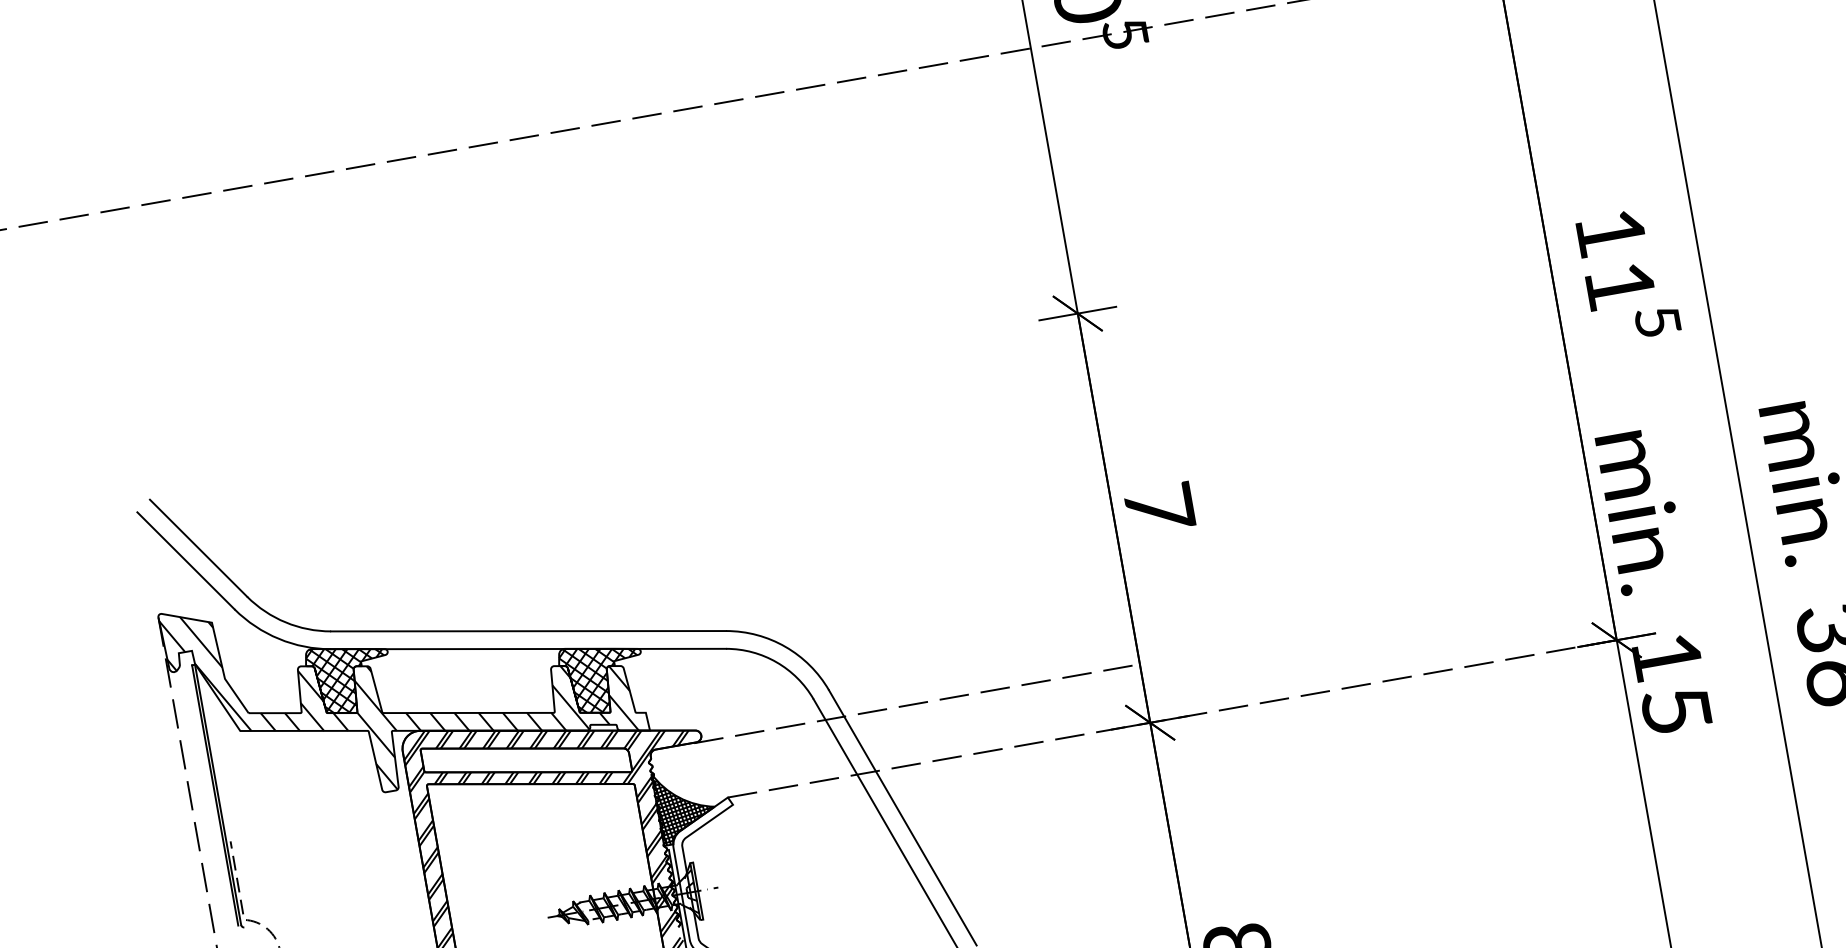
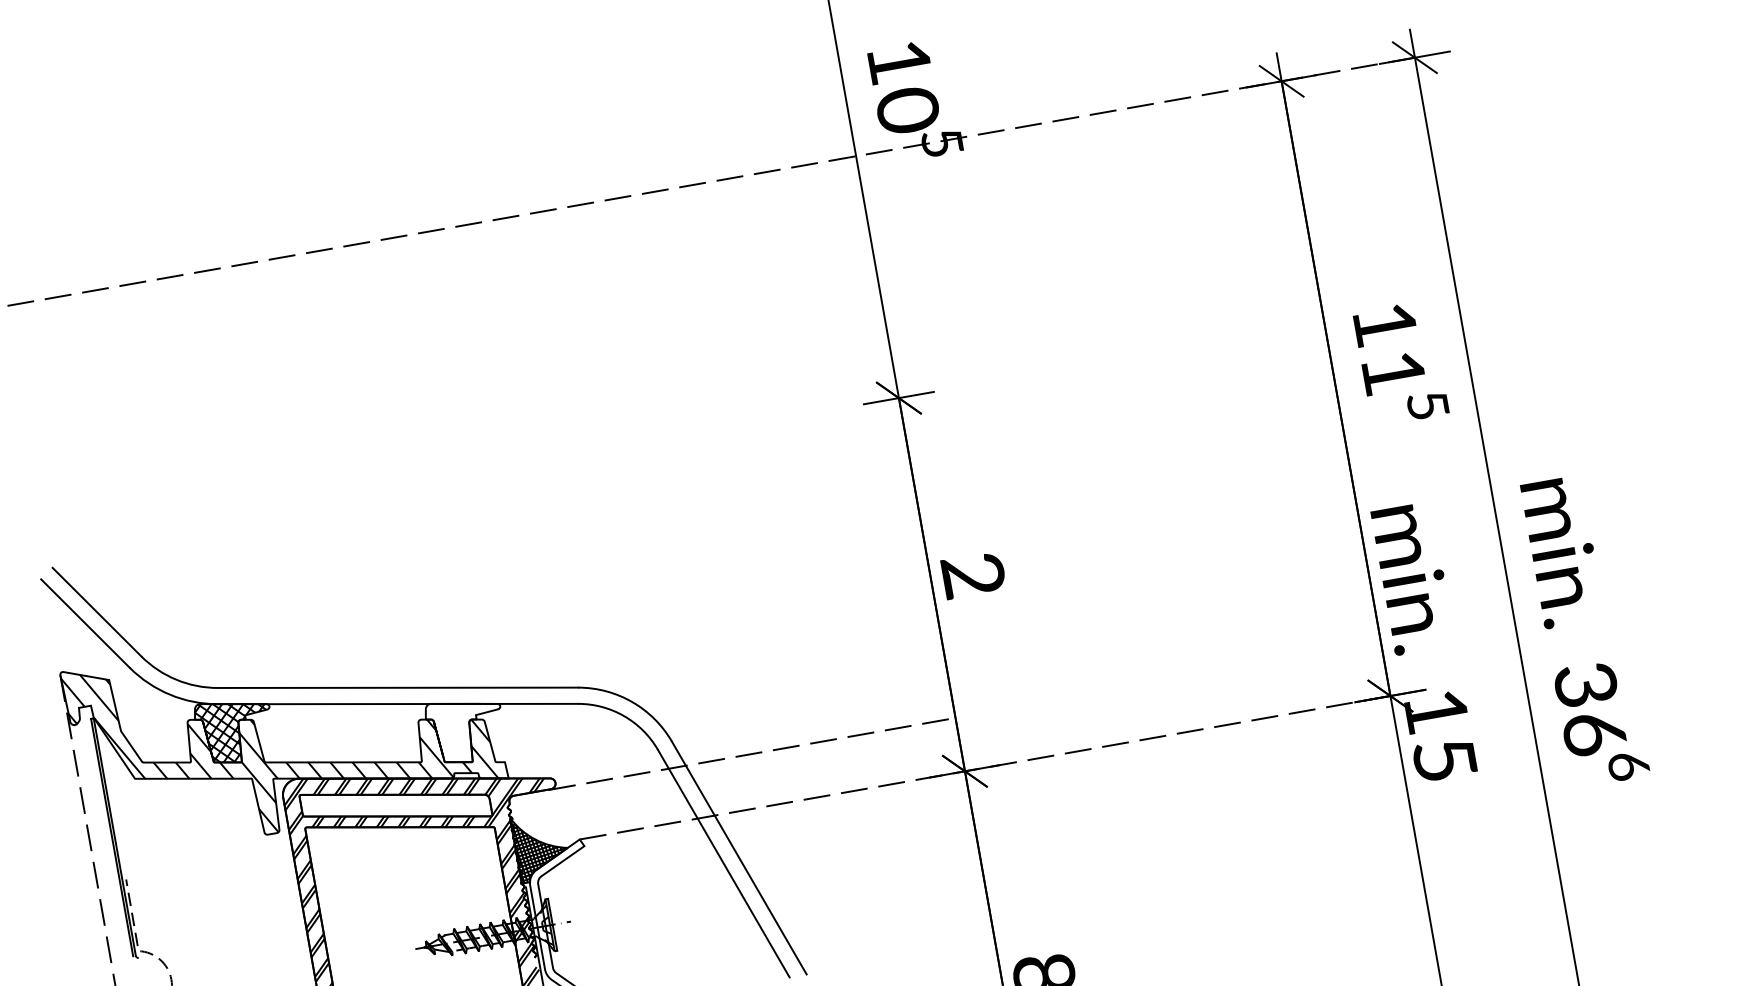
text: (1159, 508) -> (973, 575), 7 -> 2
hatch: (598, 680) -> (461, 732), removed

